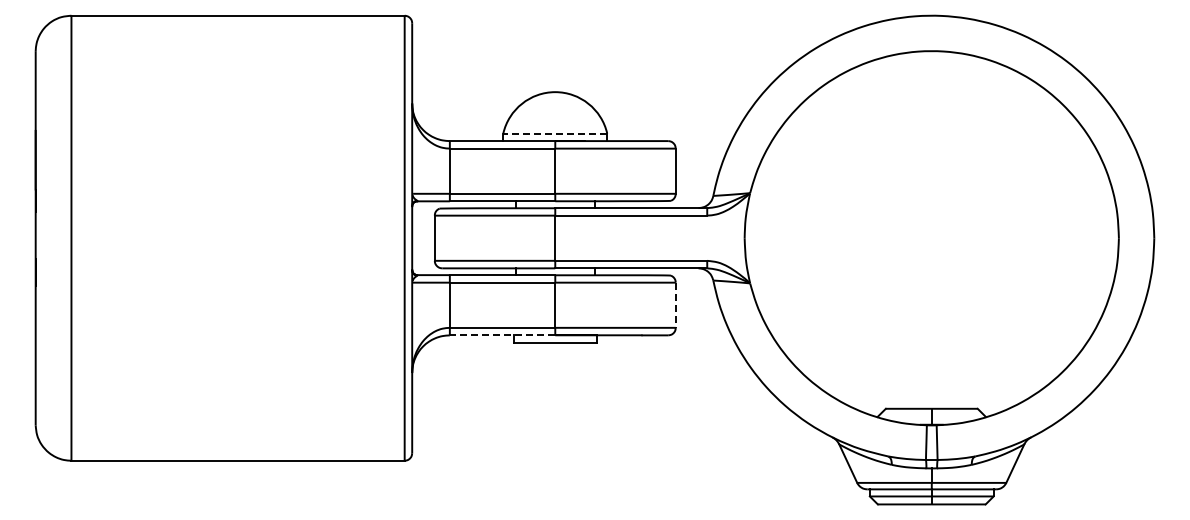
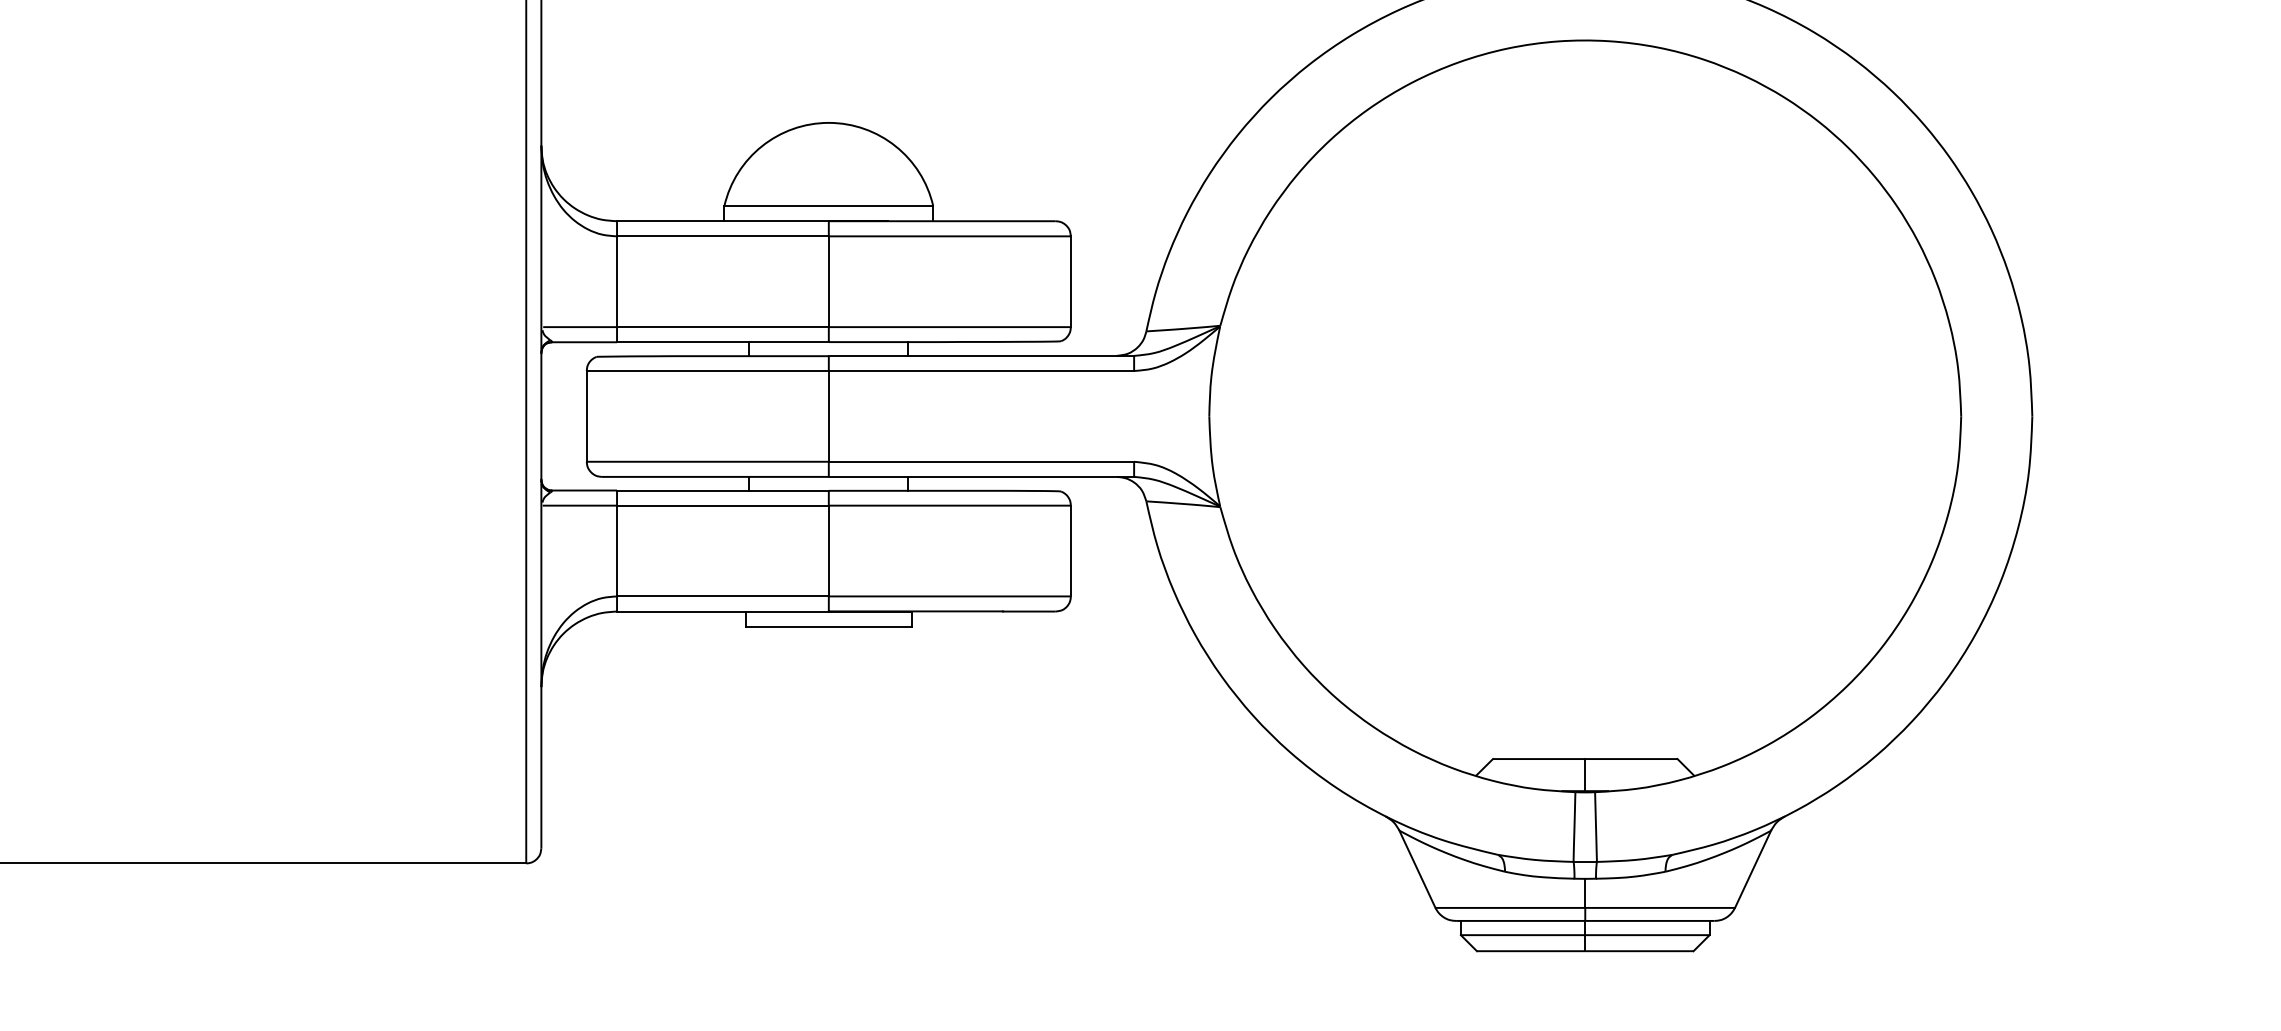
line: (555, 133) -> (829, 205), dashed -> solid
line: (675, 305) -> (1070, 551), dashed -> solid
line: (502, 335) -> (722, 611), dashed -> solid

